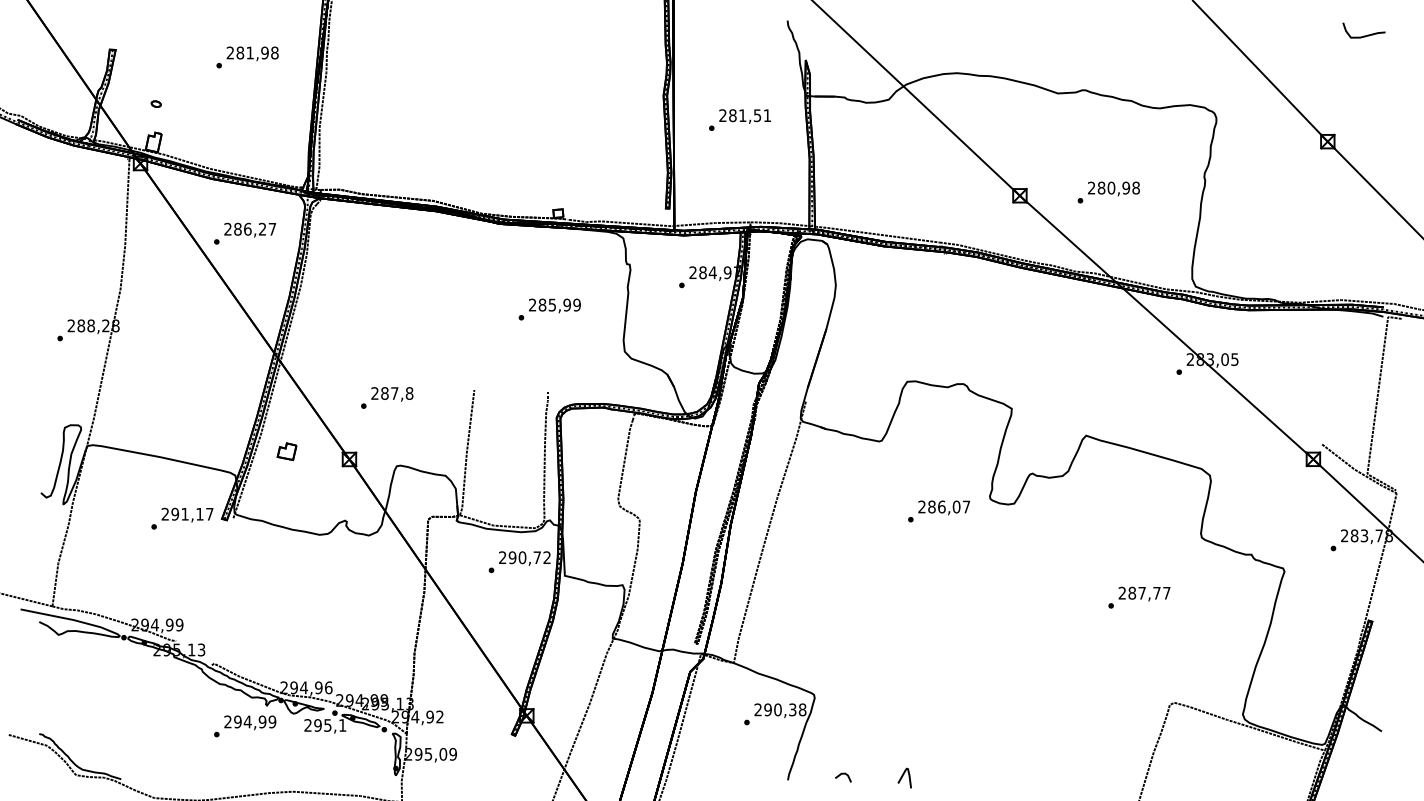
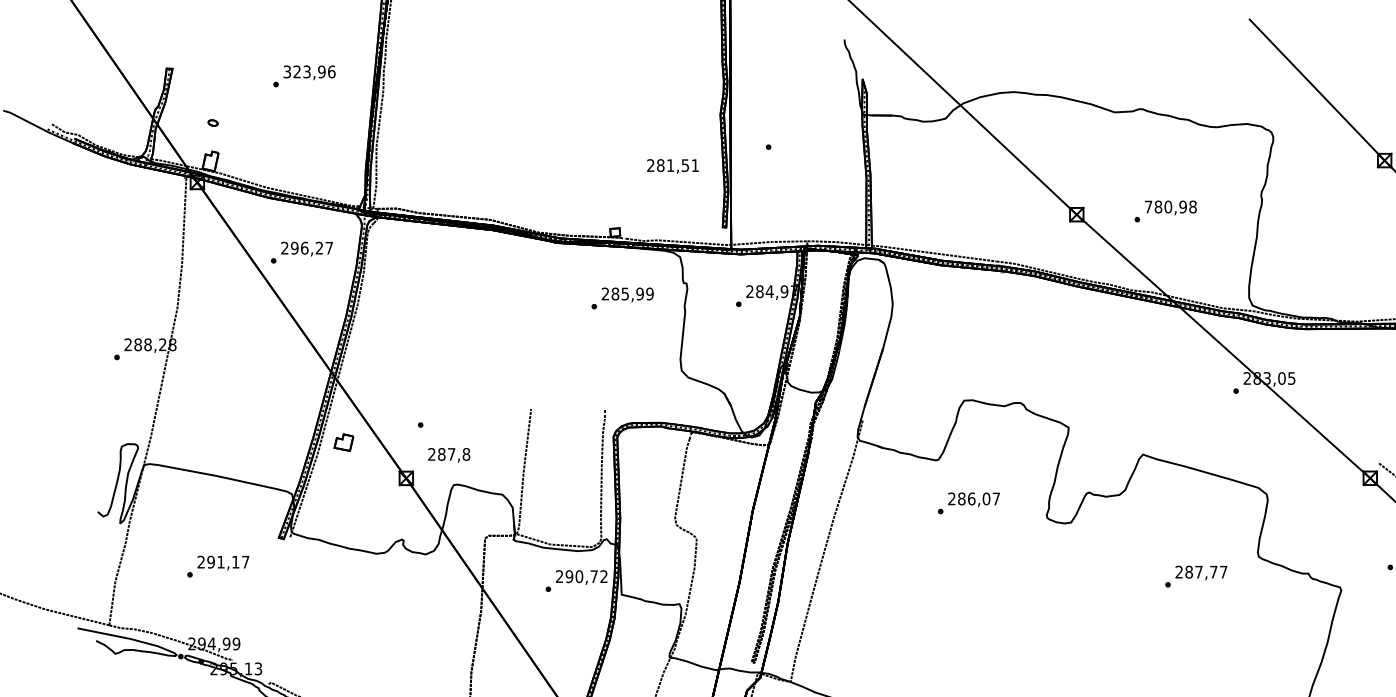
text: (252, 52) -> (309, 71), 281,98 -> 323,96
text: (744, 116) -> (672, 166), moved
text: (1091, 187) -> (1148, 206), 280,98 -> 780,98
text: (237, 229) -> (294, 248), 286,27 -> 296,27
text: (549, 309) -> (622, 298), moved
text: (392, 394) -> (449, 455), moved
part: (286, 451) -> (343, 442), moved
text: (938, 511) -> (968, 503), moved
text: (182, 518) -> (218, 566), moved
text: (1139, 597) -> (1196, 576), moved

